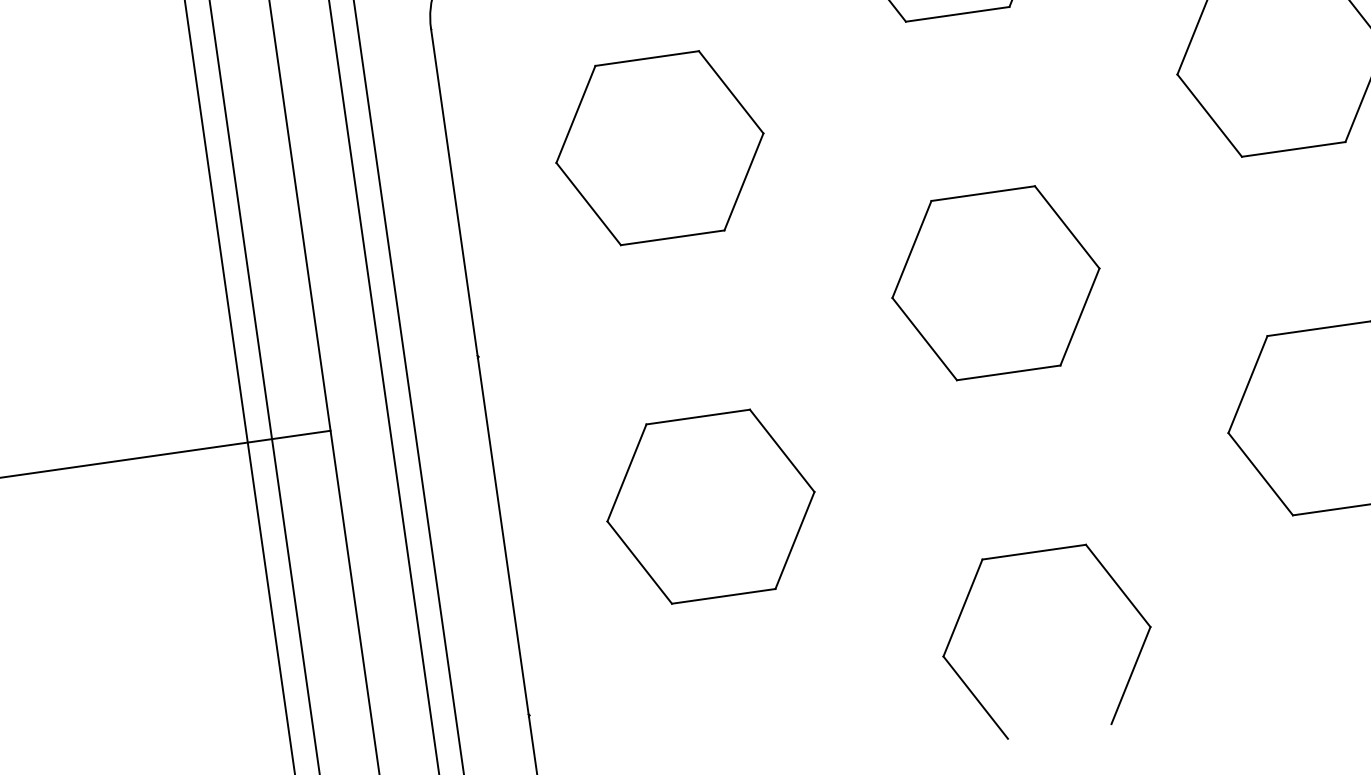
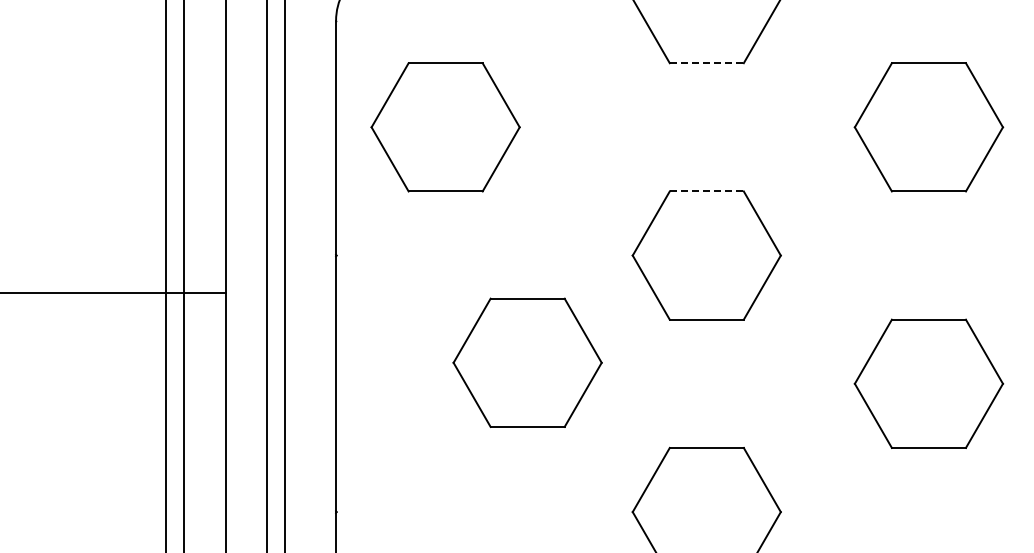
line: (958, 14) -> (707, 63), solid -> dashed
part: (659, 148) -> (445, 127), moved
line: (984, 193) -> (707, 191), solid -> dashed
part: (710, 506) -> (527, 362), moved

